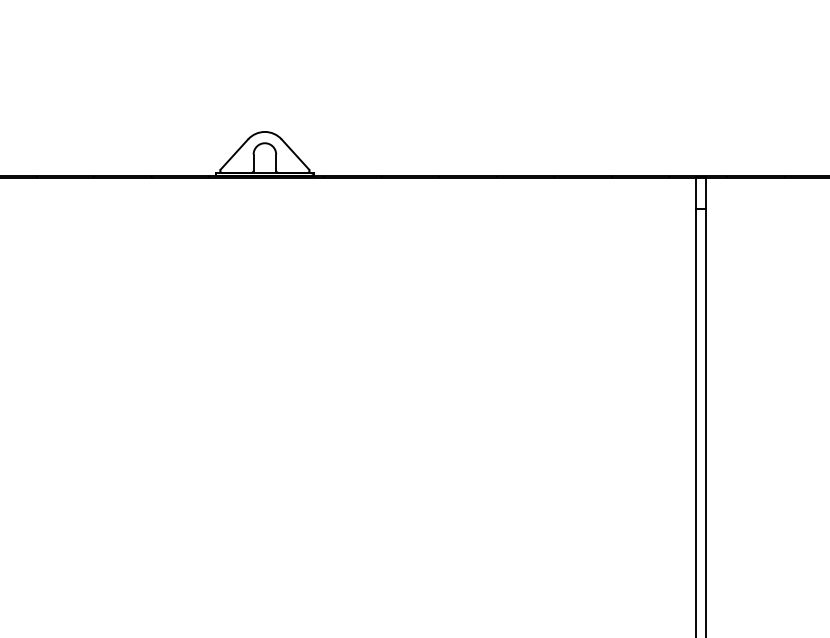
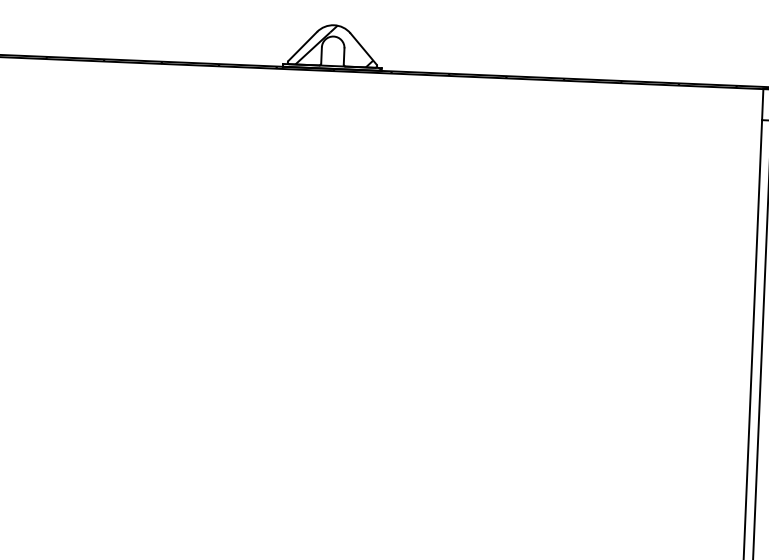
hatch: (266, 152) -> (334, 45), added

